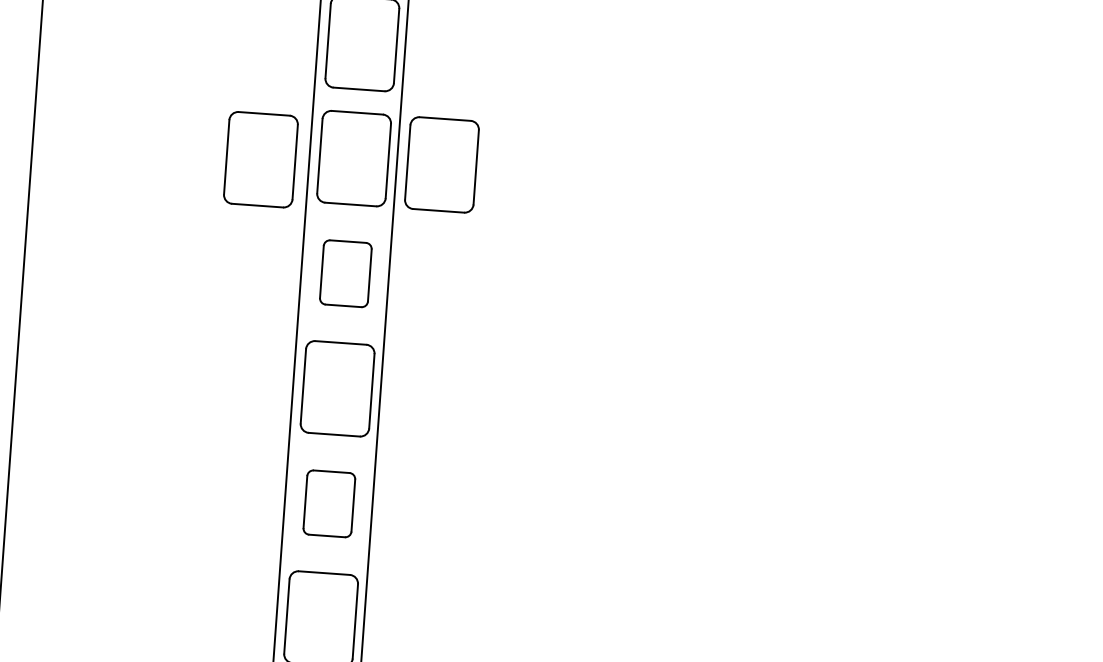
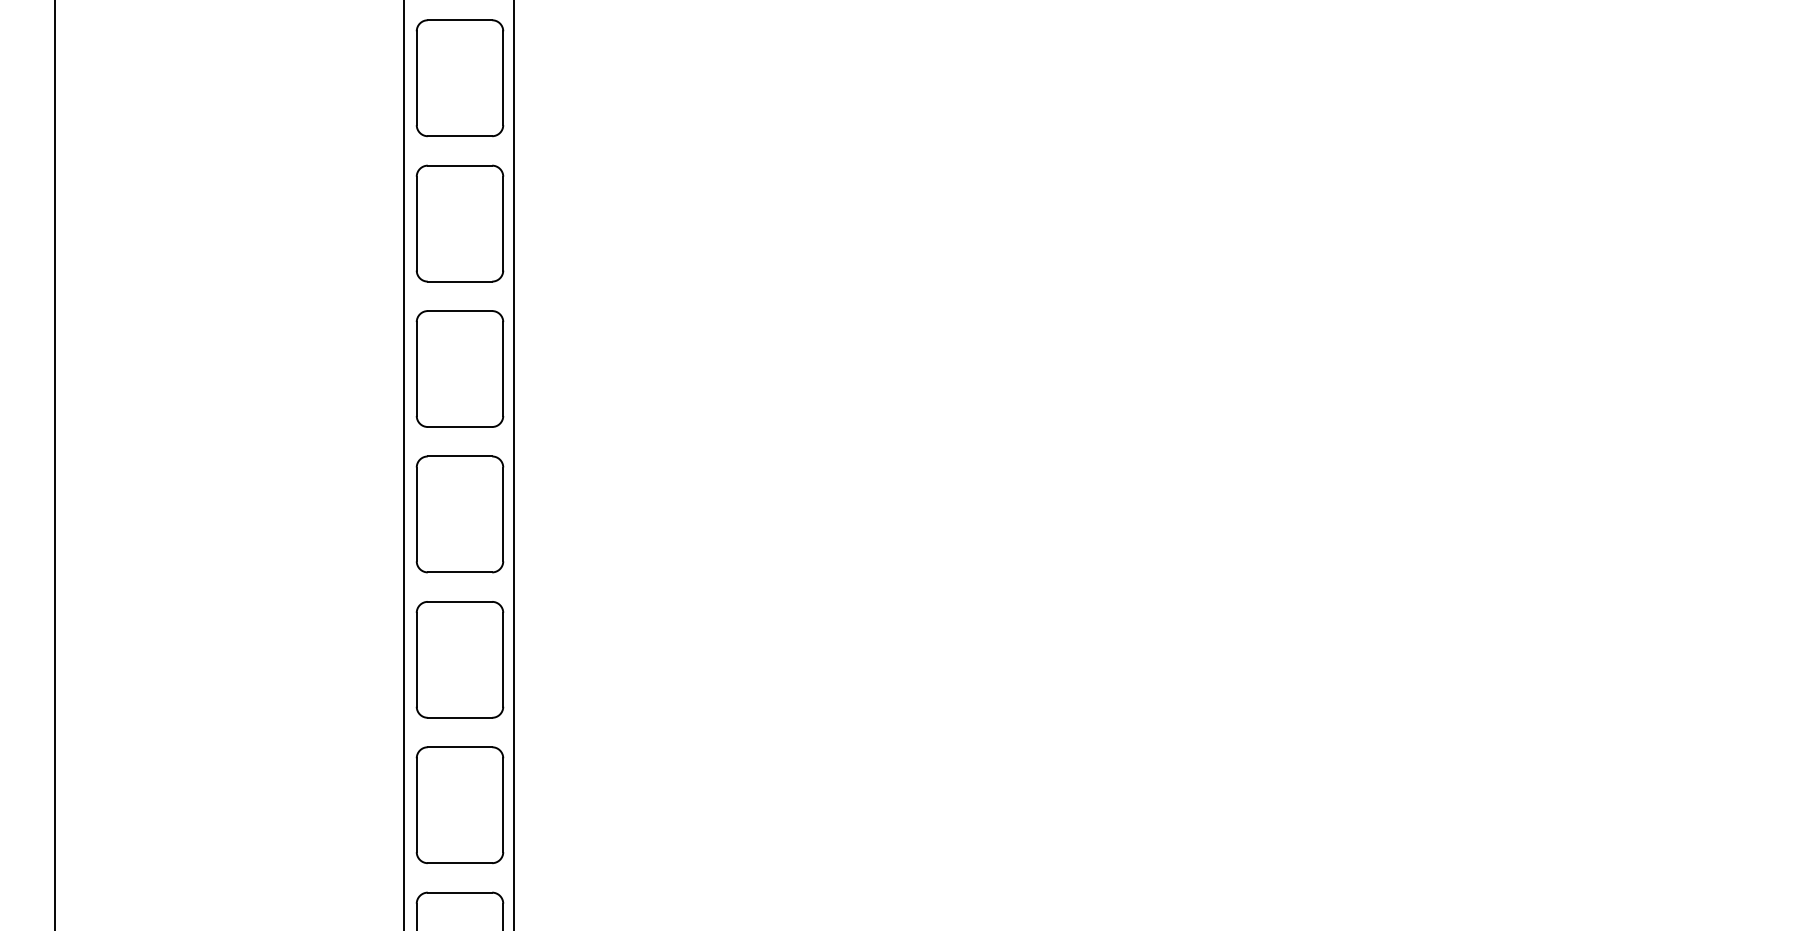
part: (260, 159) -> (342, 378), removed
part: (441, 164) -> (570, 368), removed
part: (345, 273) -> (459, 514), size x1.43
part: (329, 503) -> (459, 804), size x1.43

